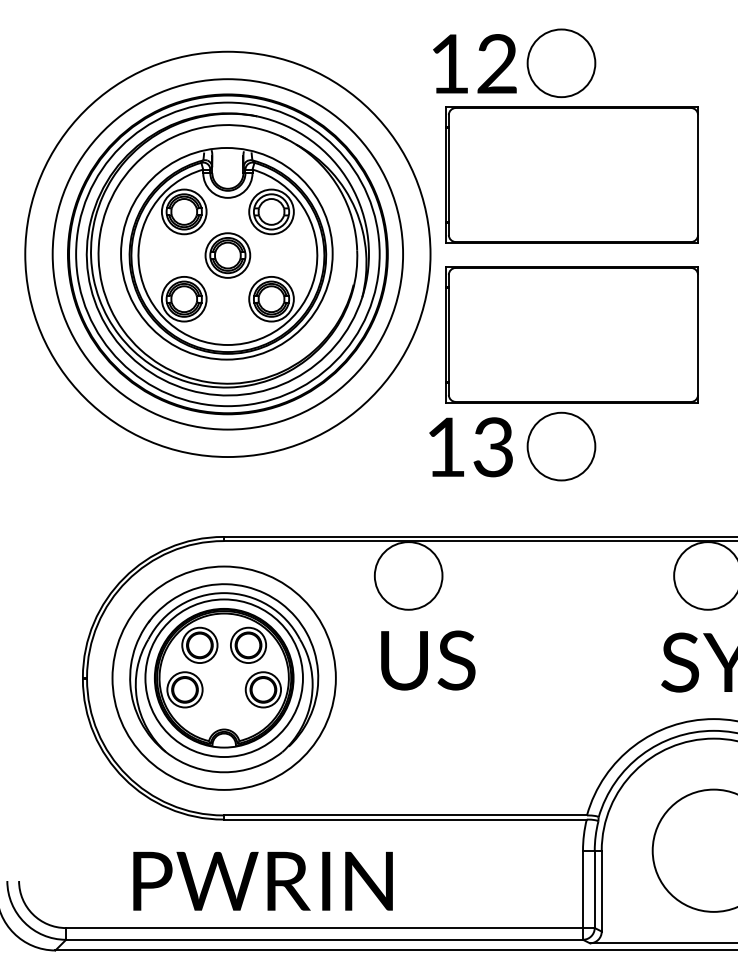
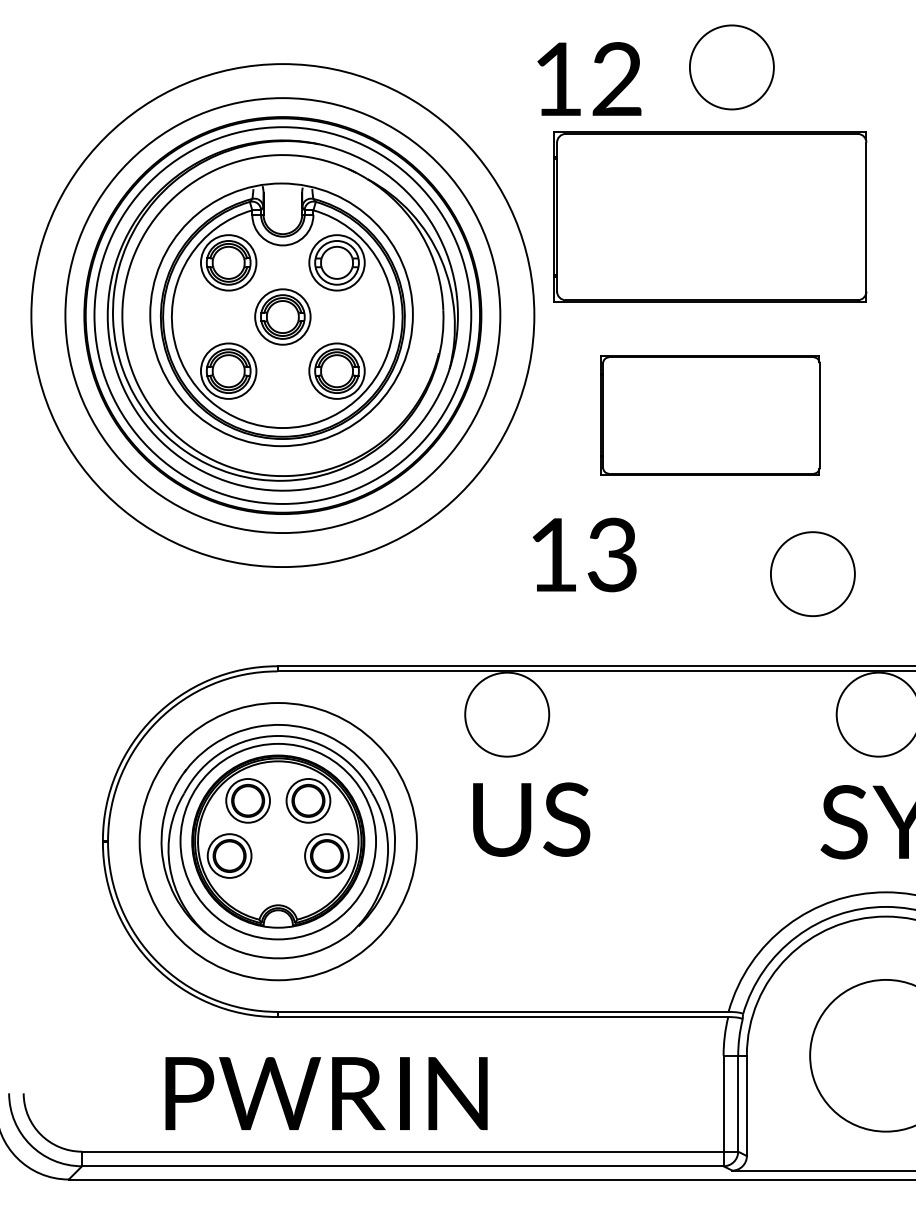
circle: (561, 63) -> (731, 67), moved
part: (572, 334) -> (710, 415), size x0.7
circle: (561, 446) -> (812, 574), moved

